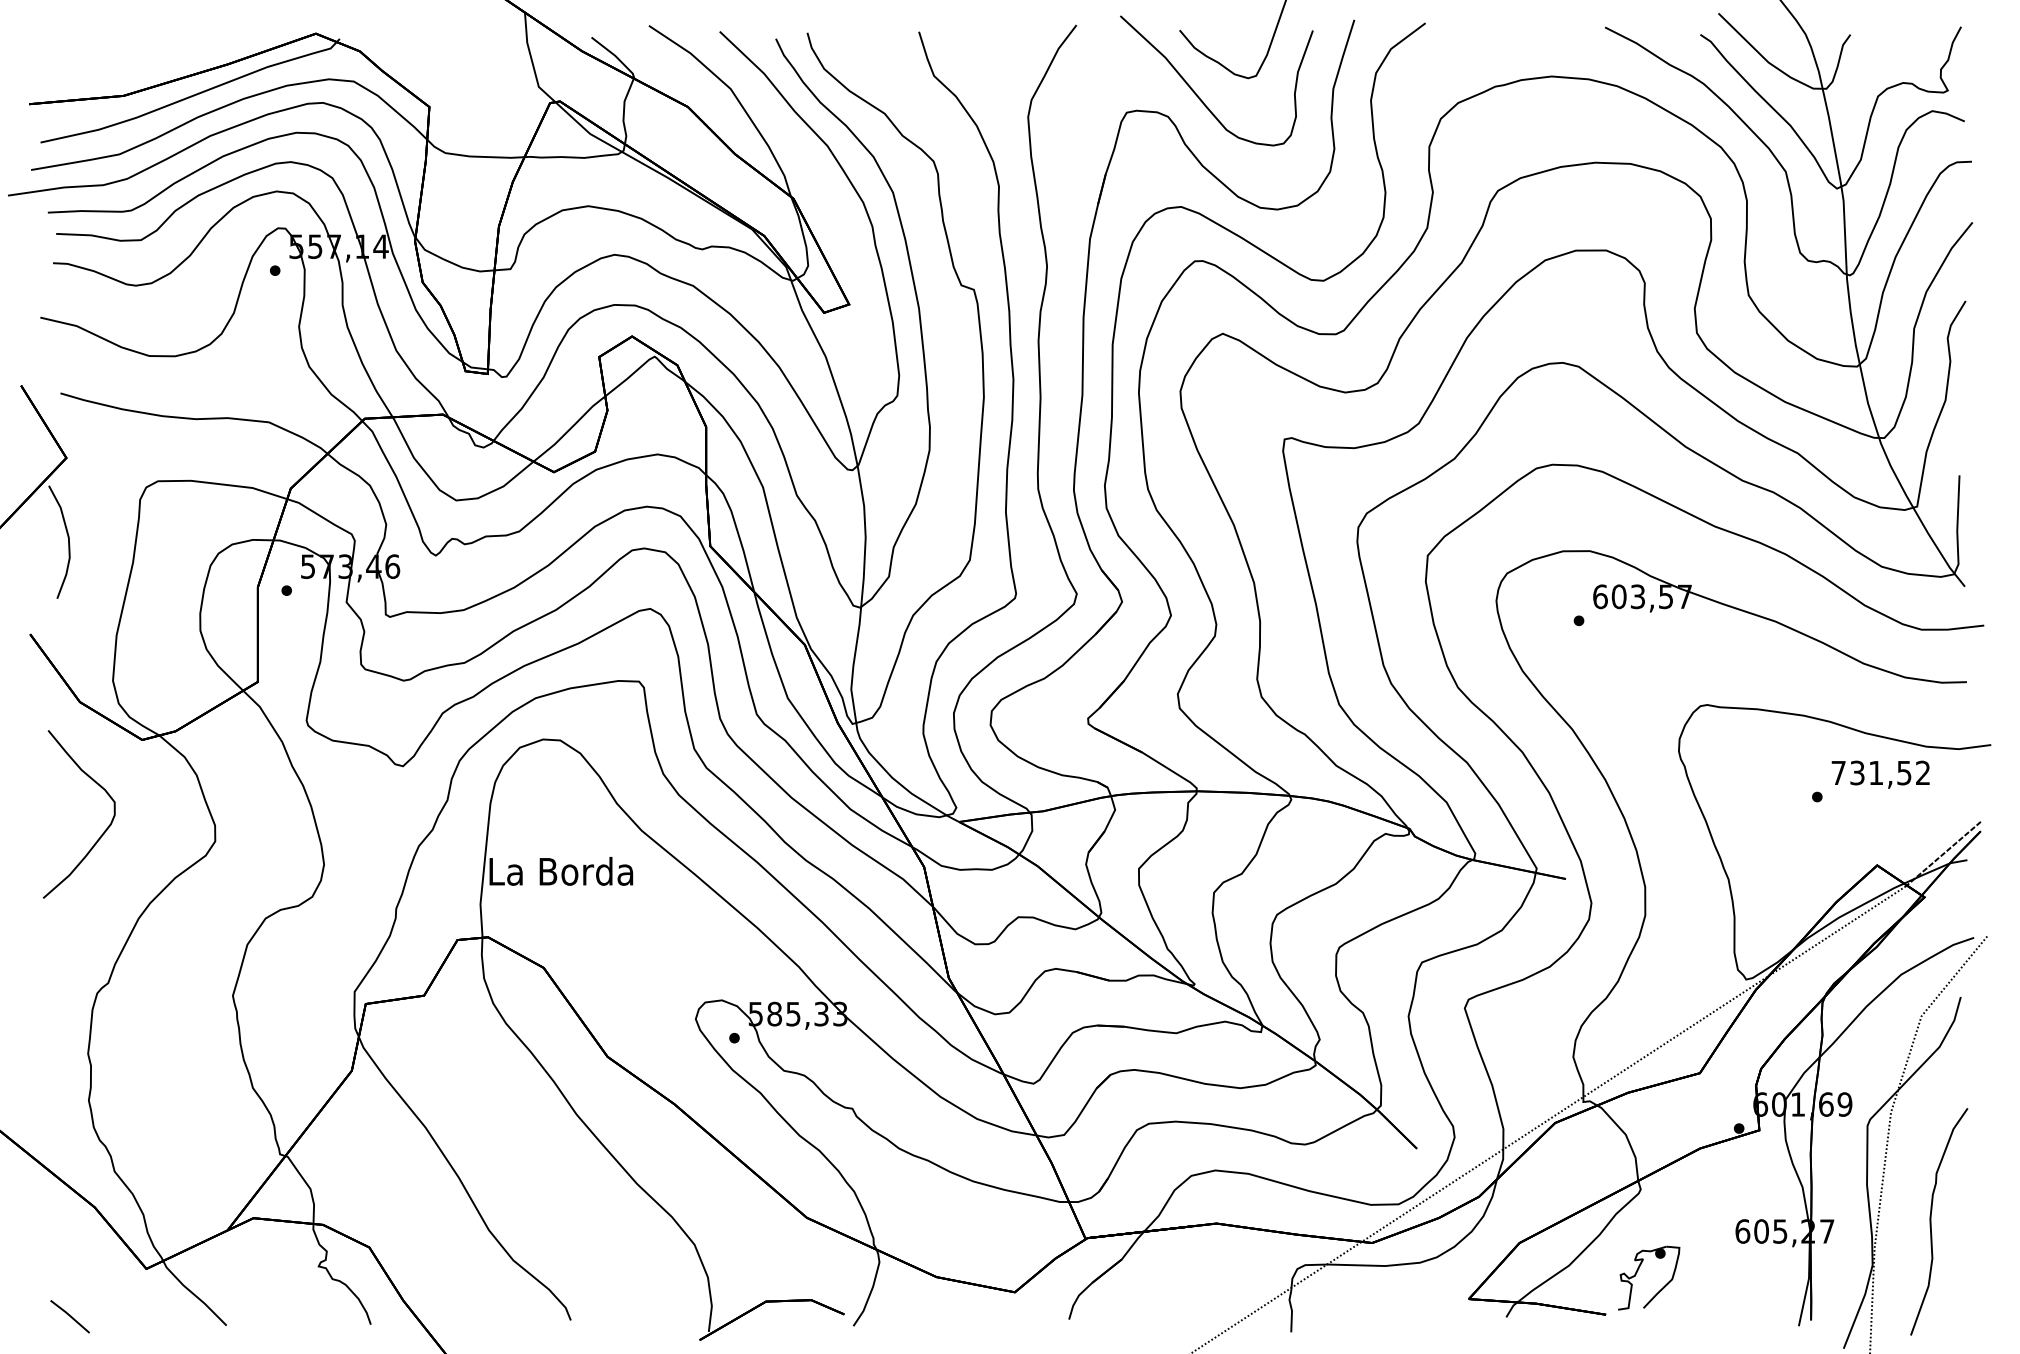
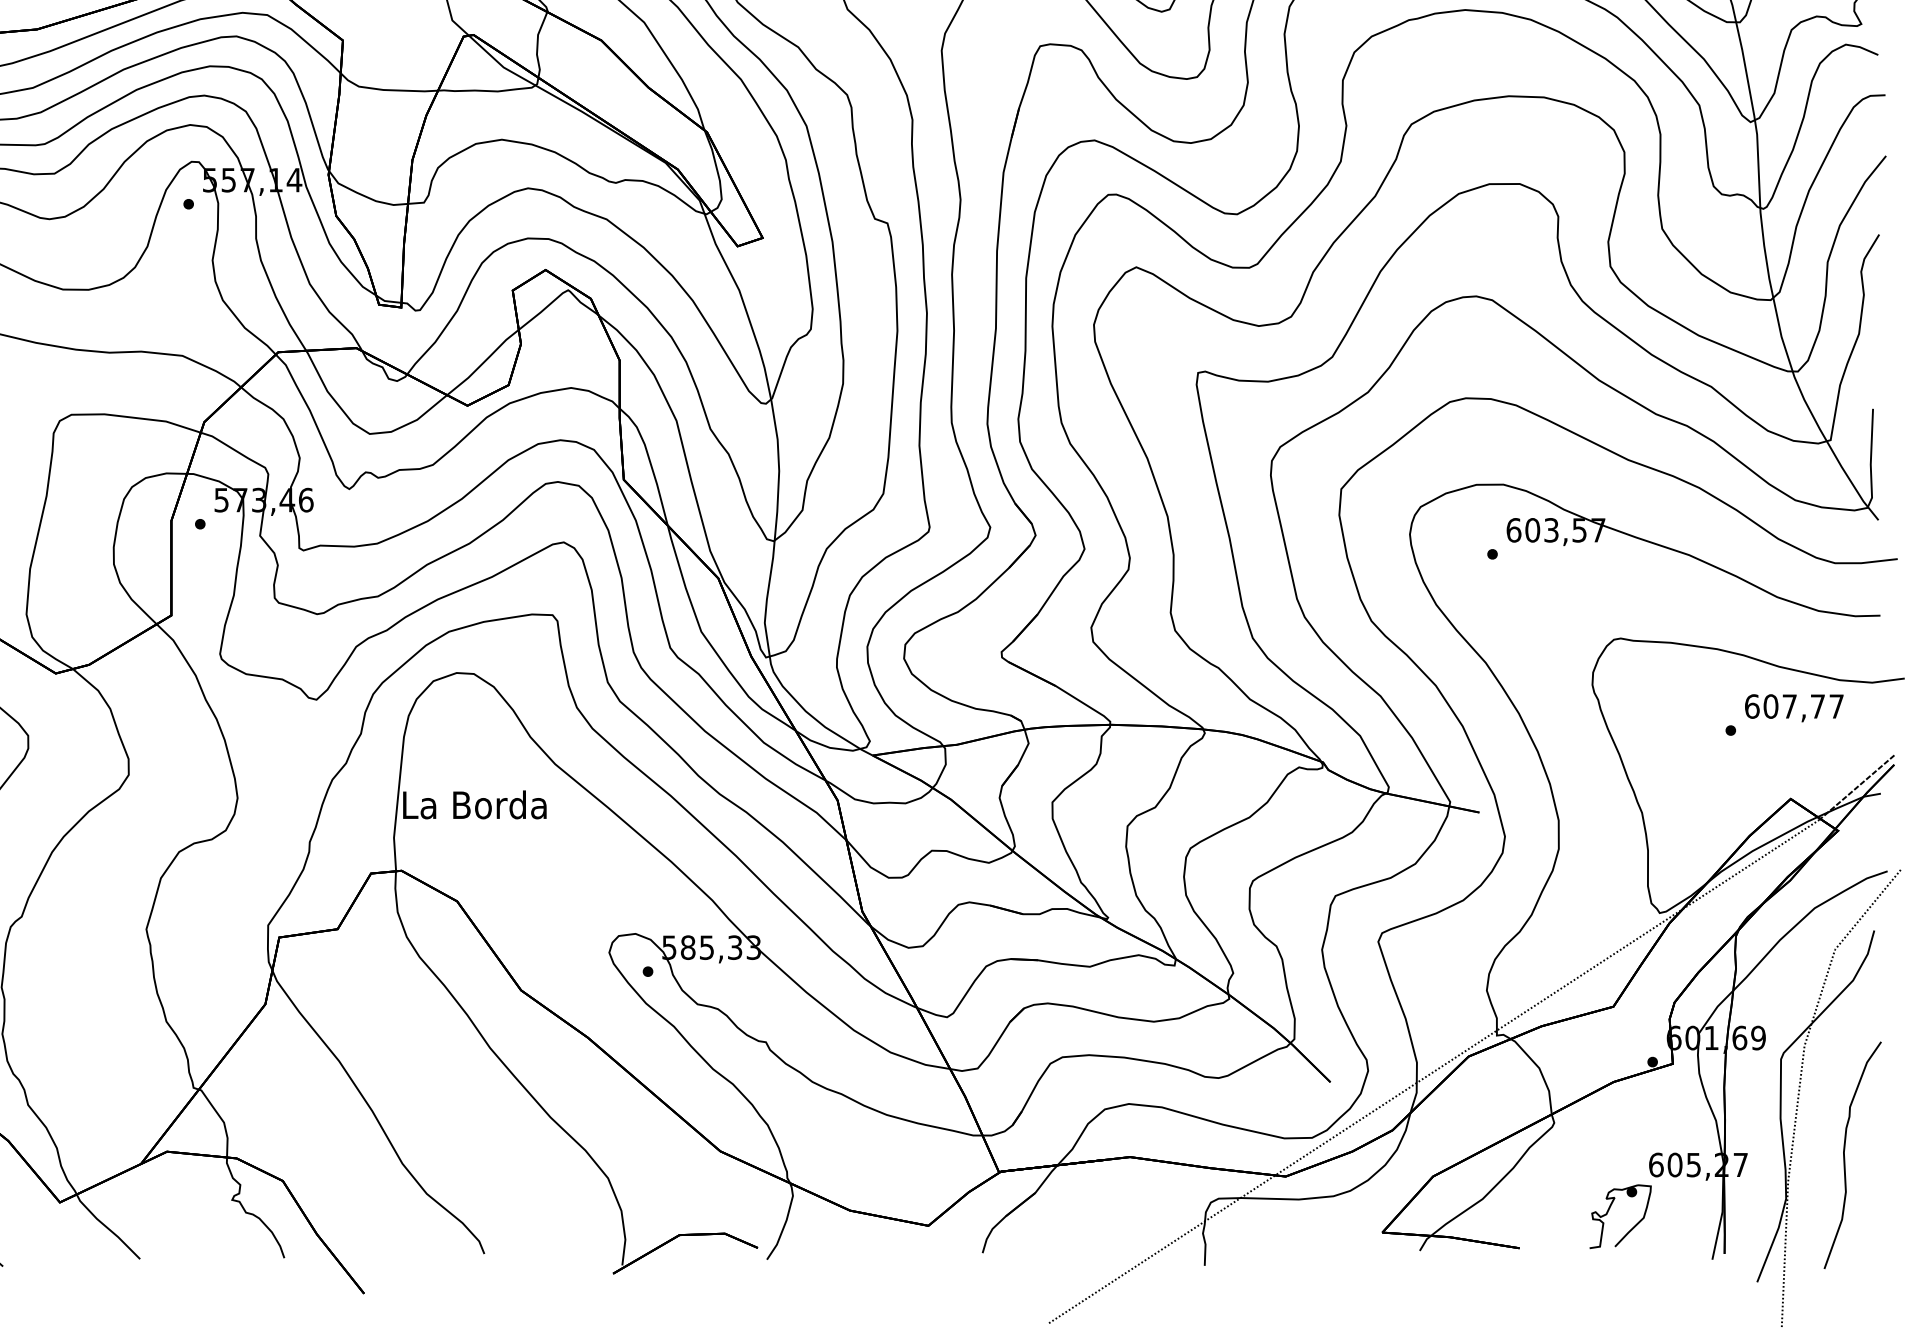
text: (1880, 772) -> (1794, 706), 731,52 -> 607,77
part: (1637, 1272) -> (1609, 1211), moved

